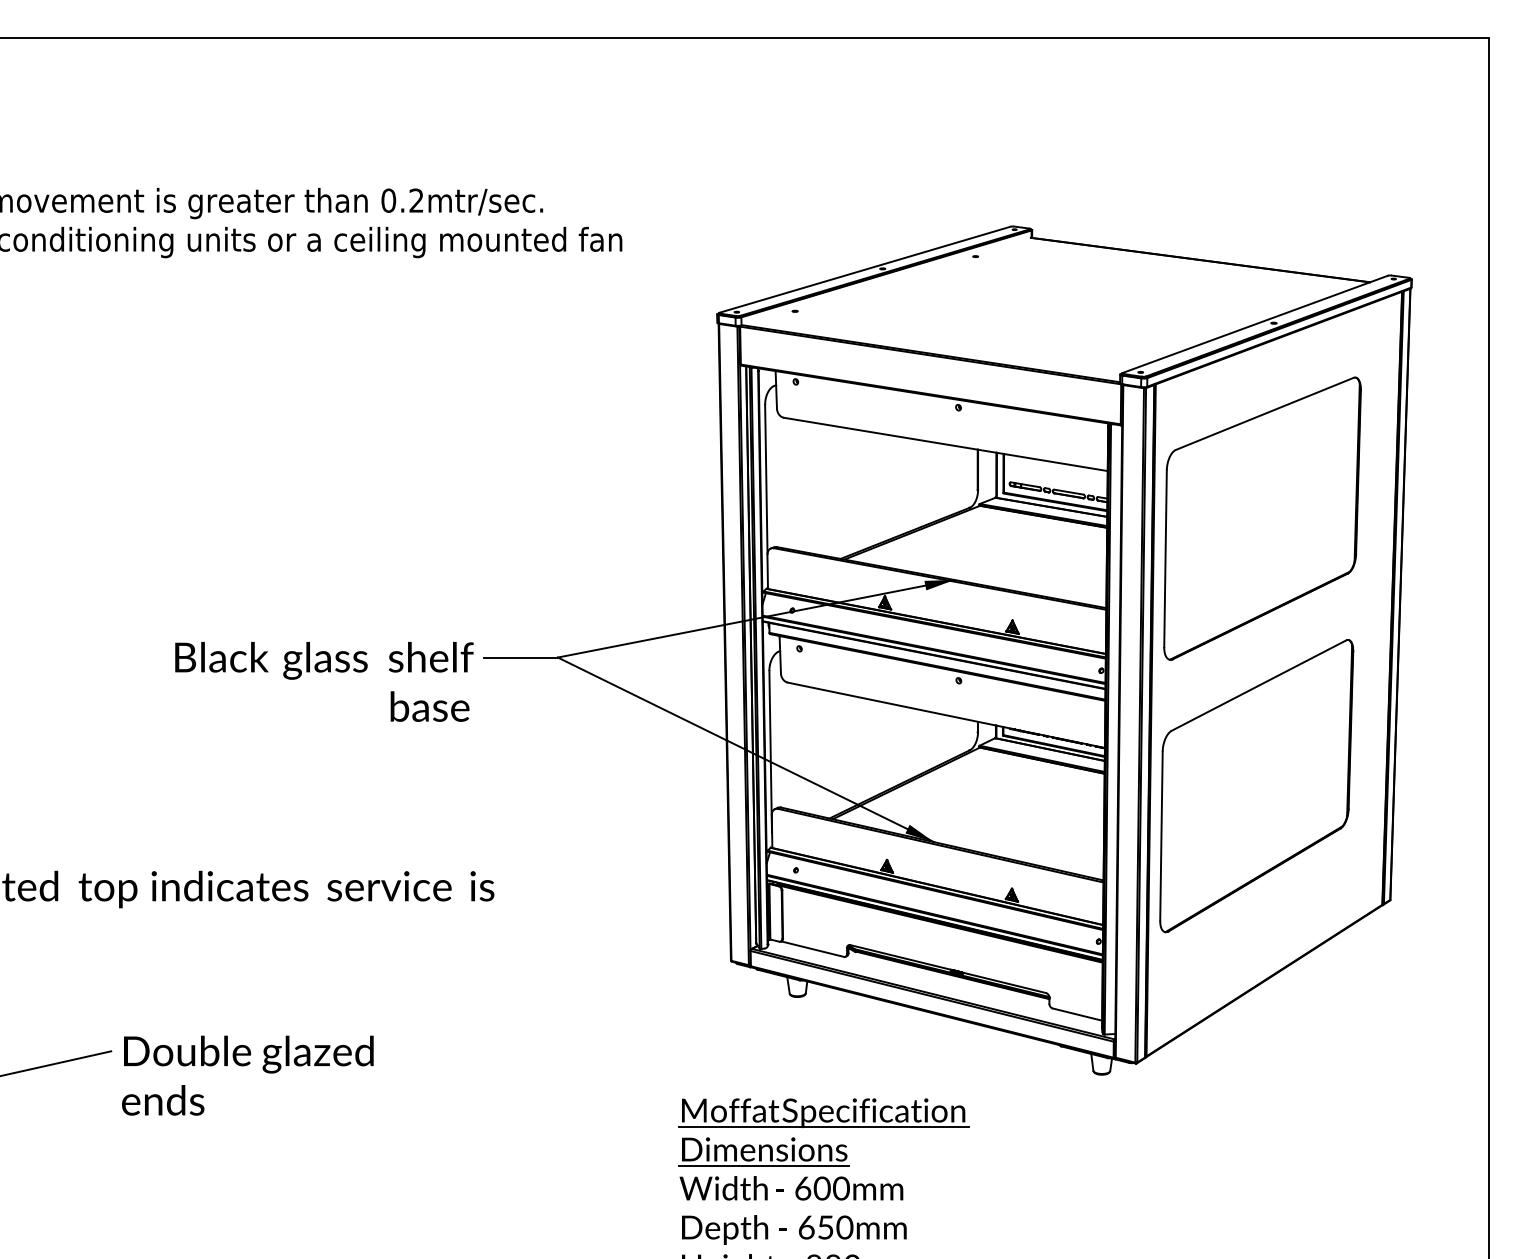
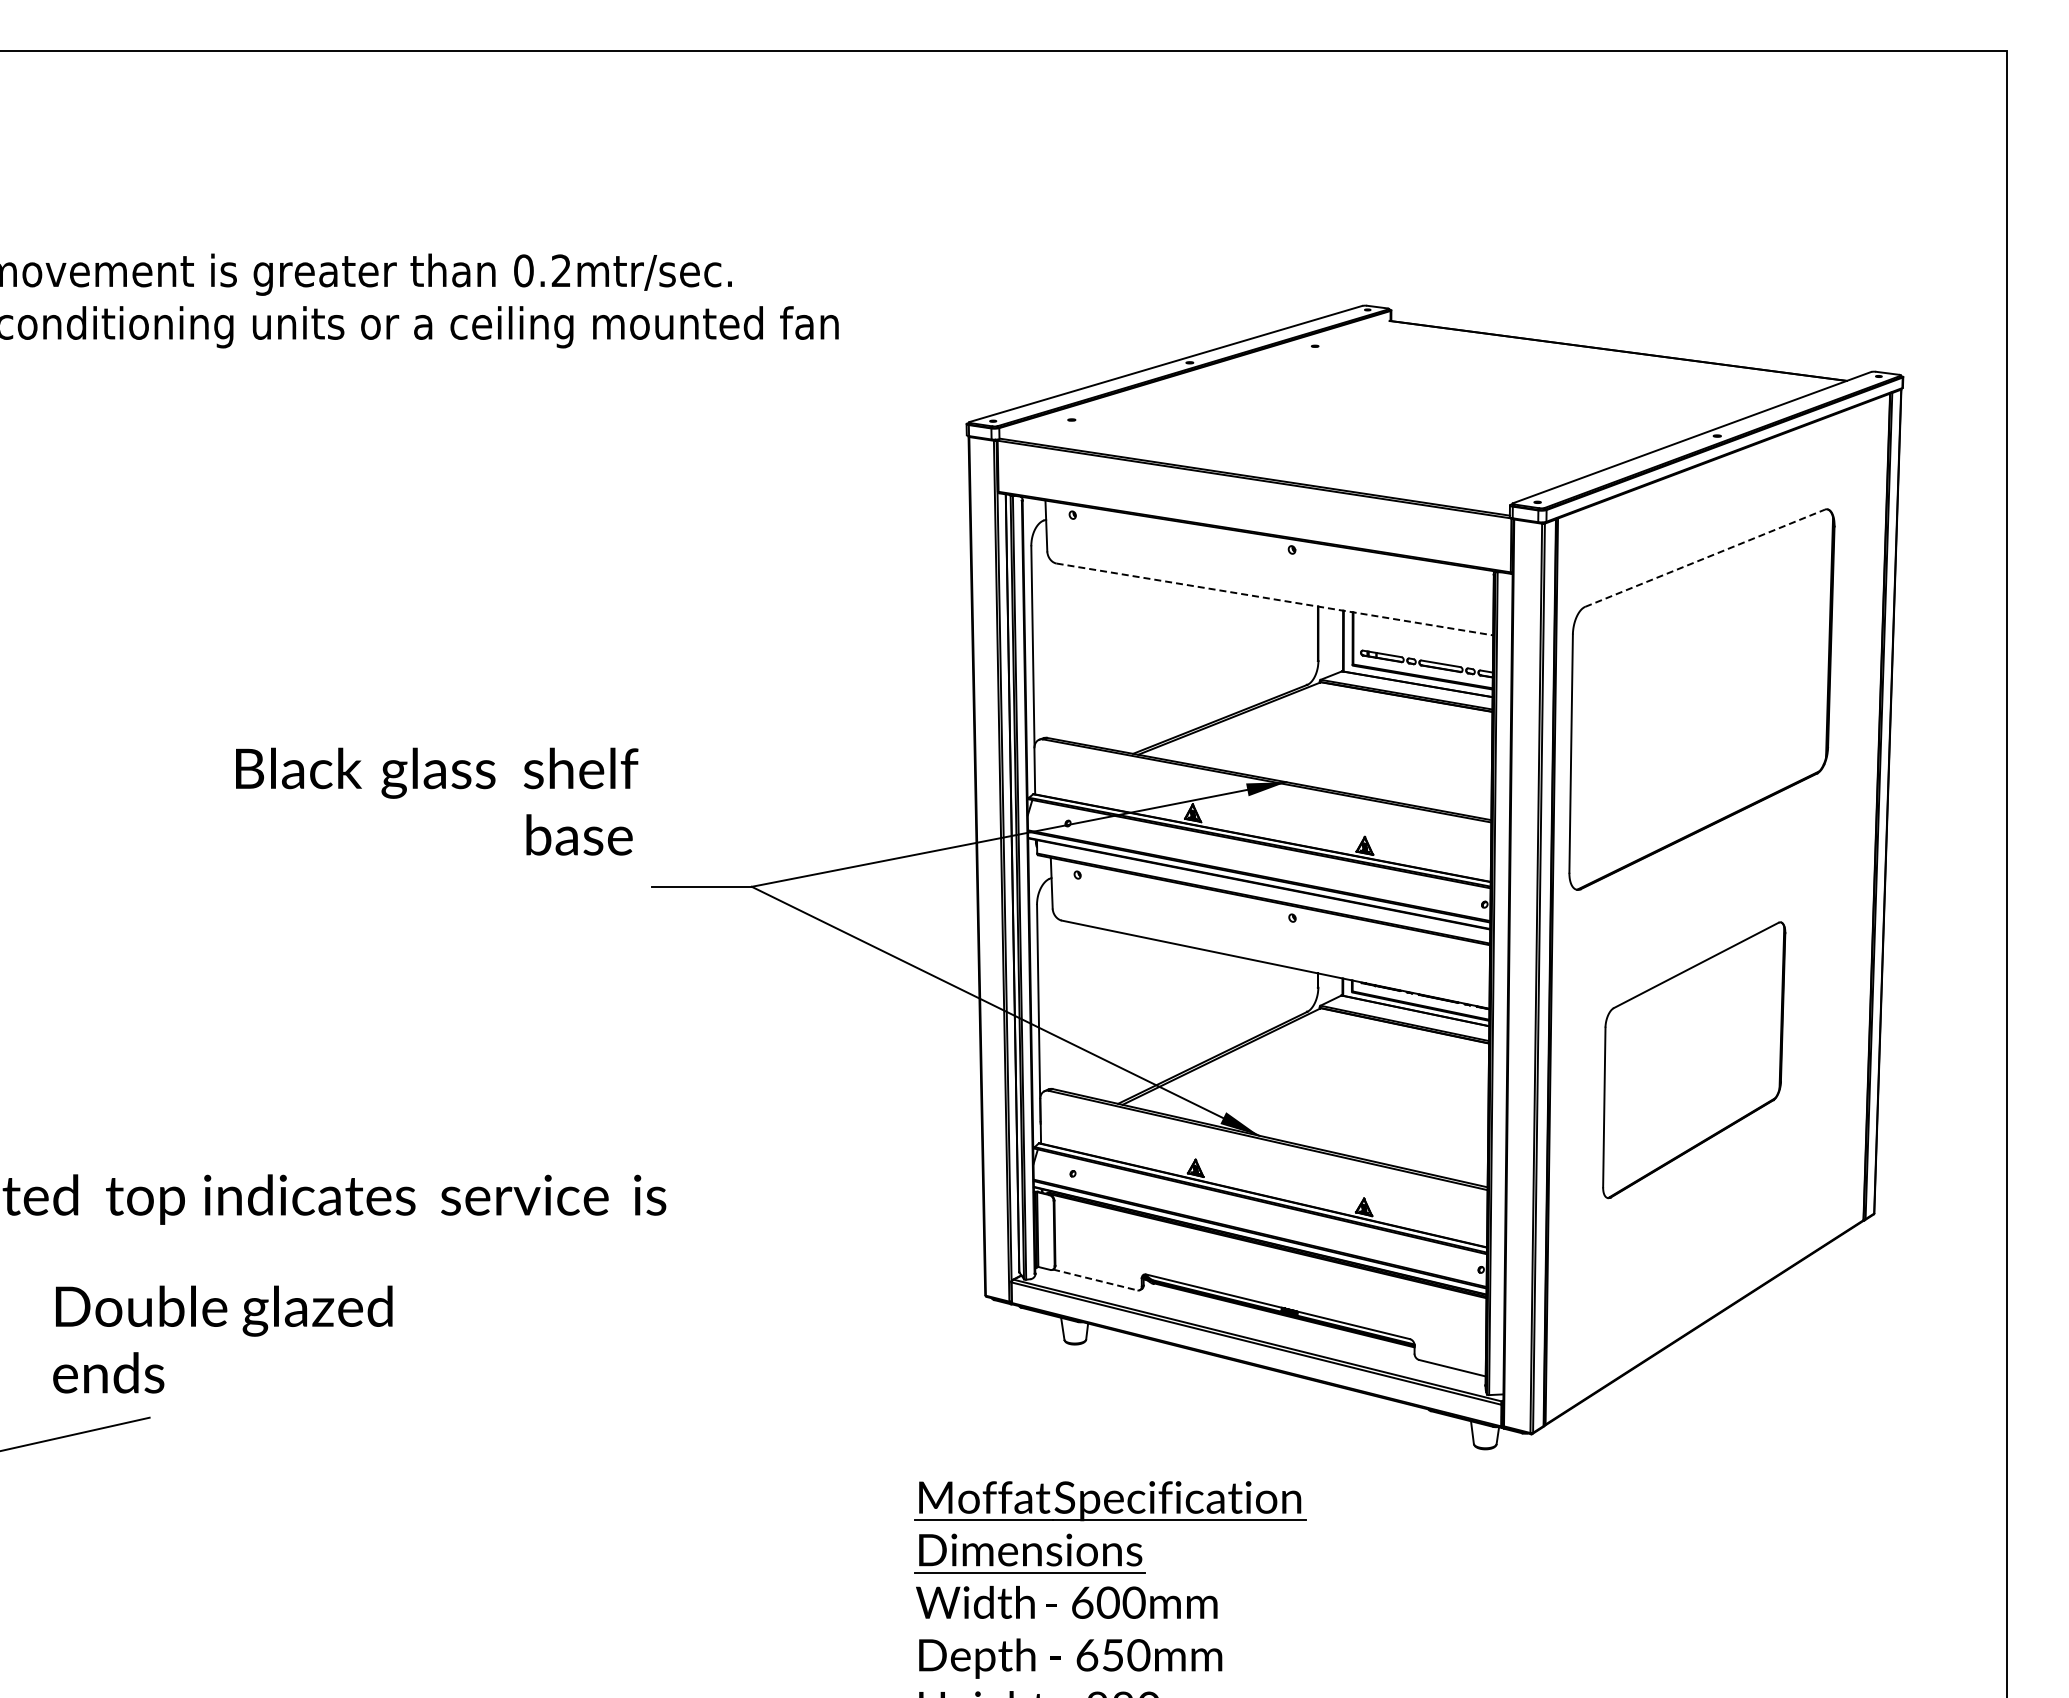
line: (1265, 414) -> (1705, 558), solid -> dashed
line: (946, 444) -> (1275, 599), solid -> dashed
text: (324, 681) -> (437, 801), moved
part: (1257, 786) -> (1694, 1060), size x0.7
line: (812, 949) -> (1095, 1280), solid -> dashed
text: (247, 1075) -> (222, 1339), moved

